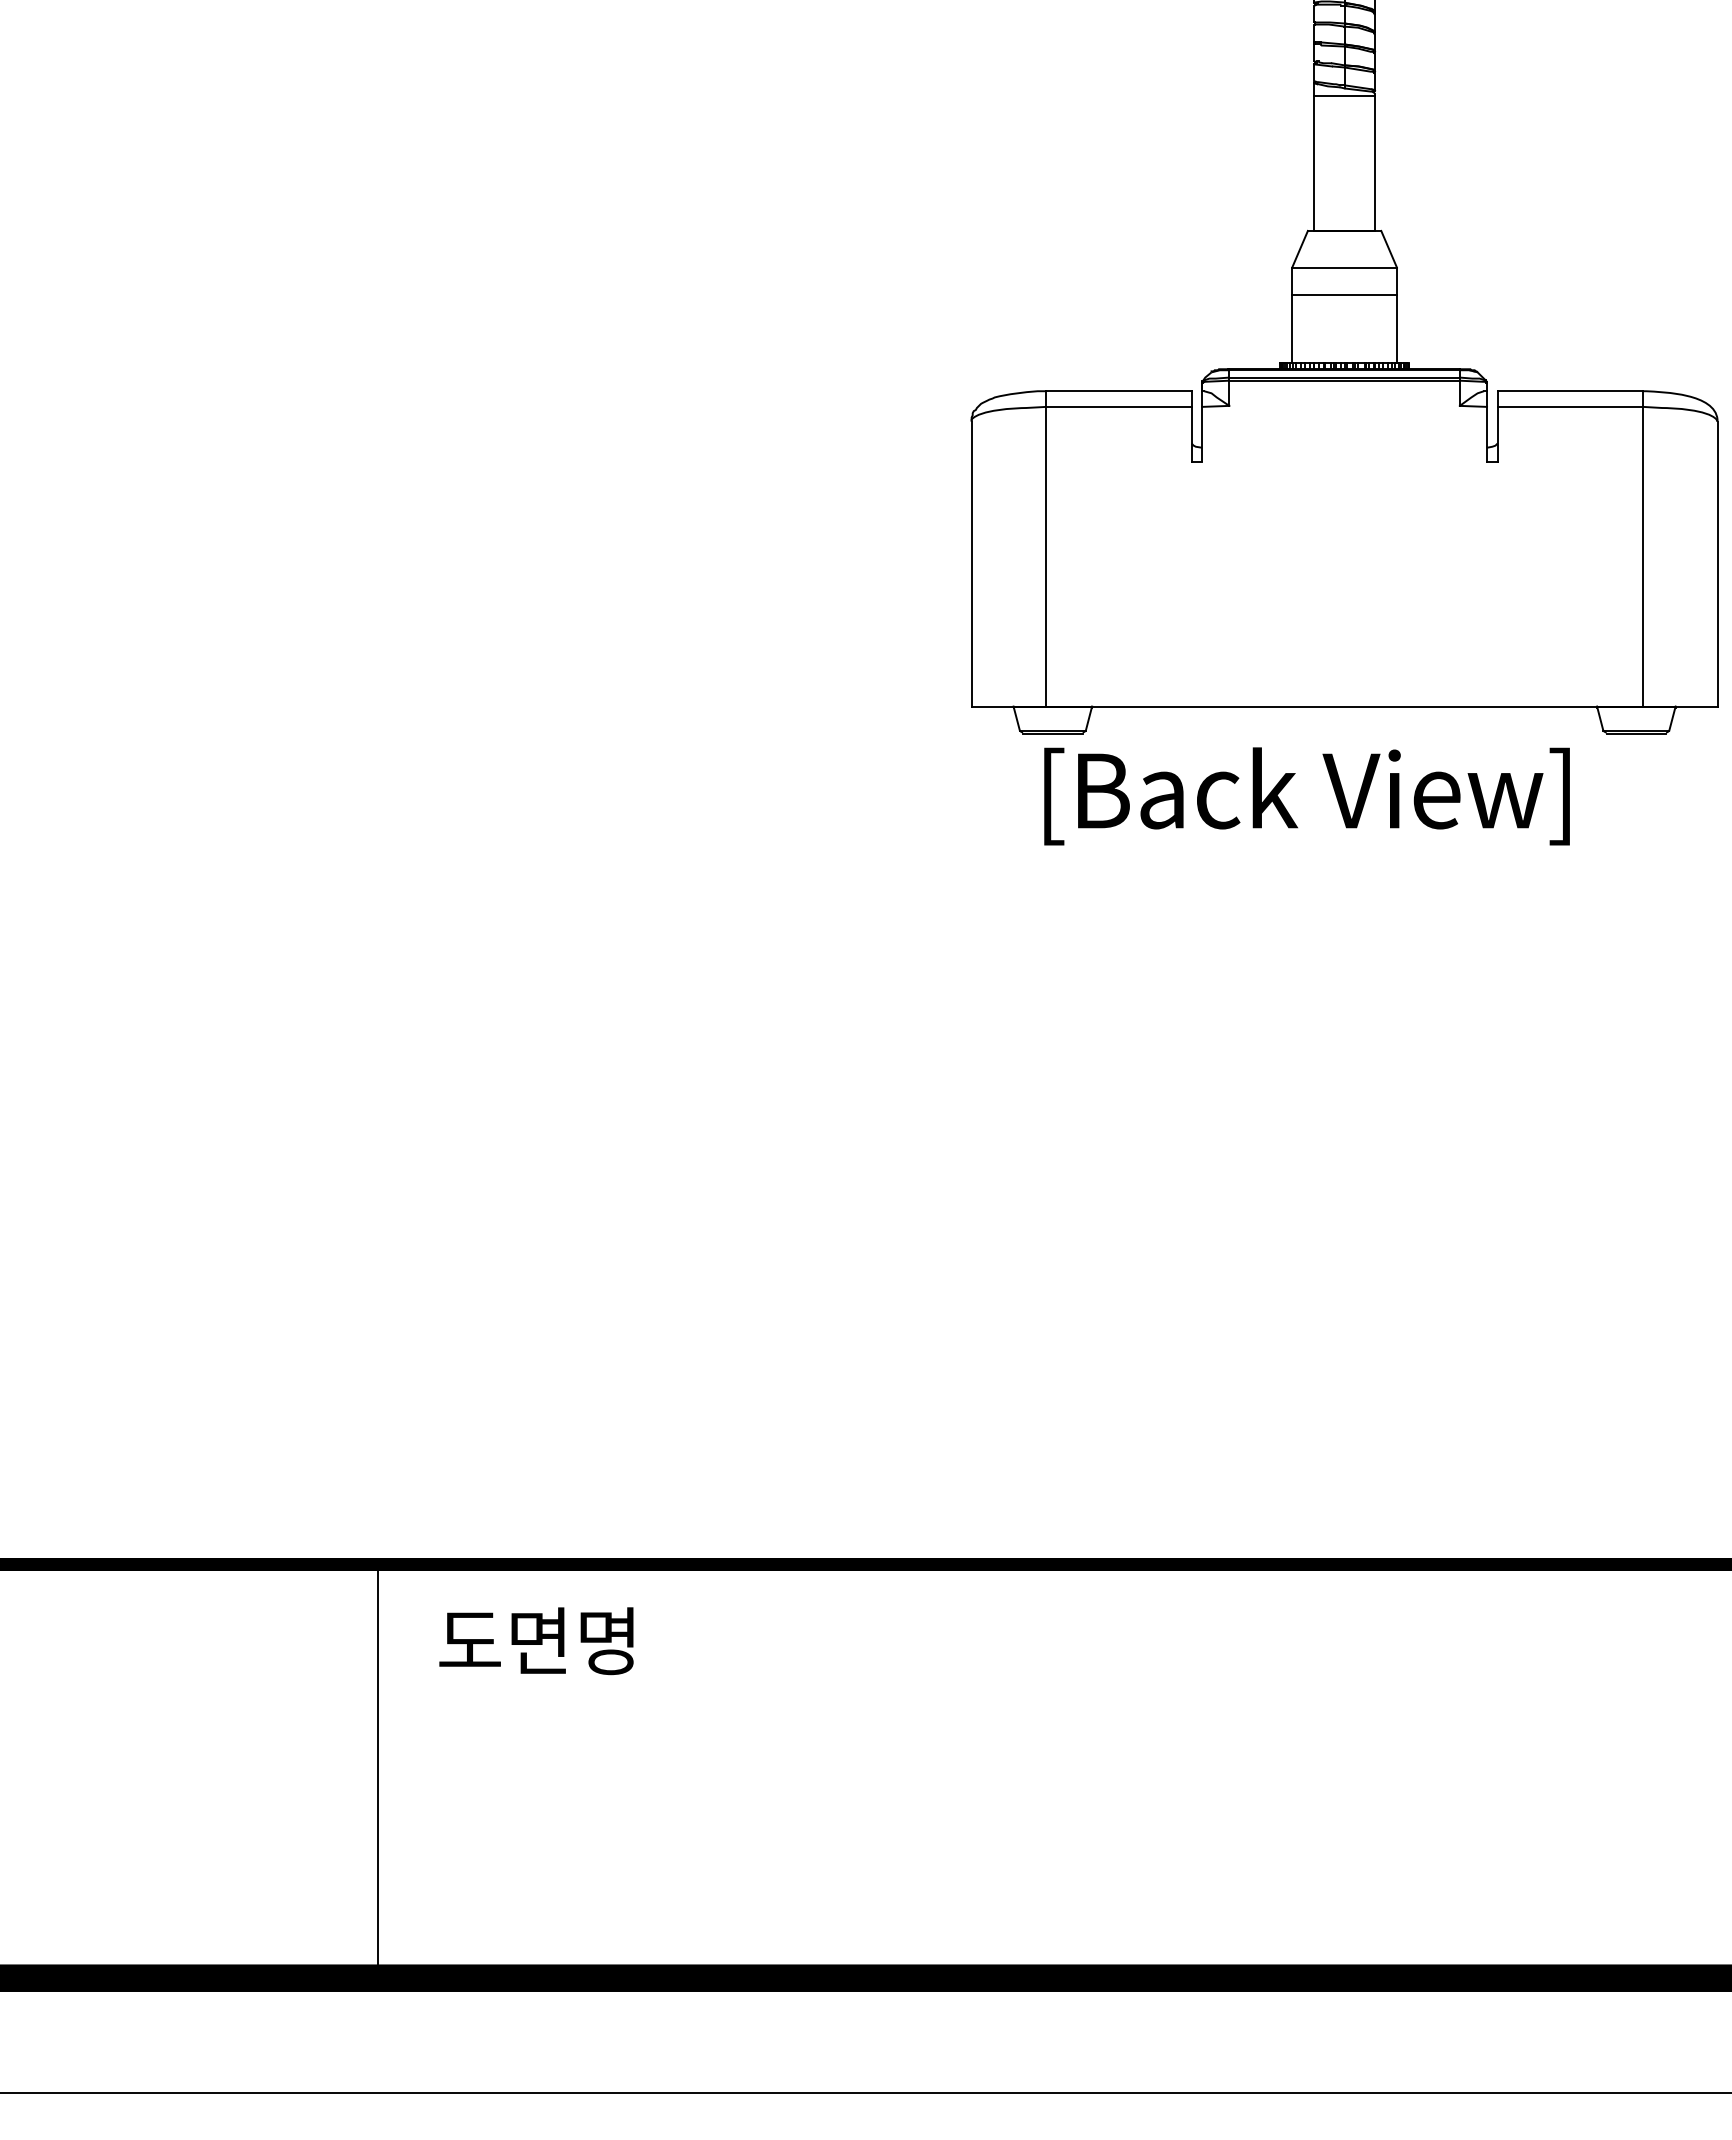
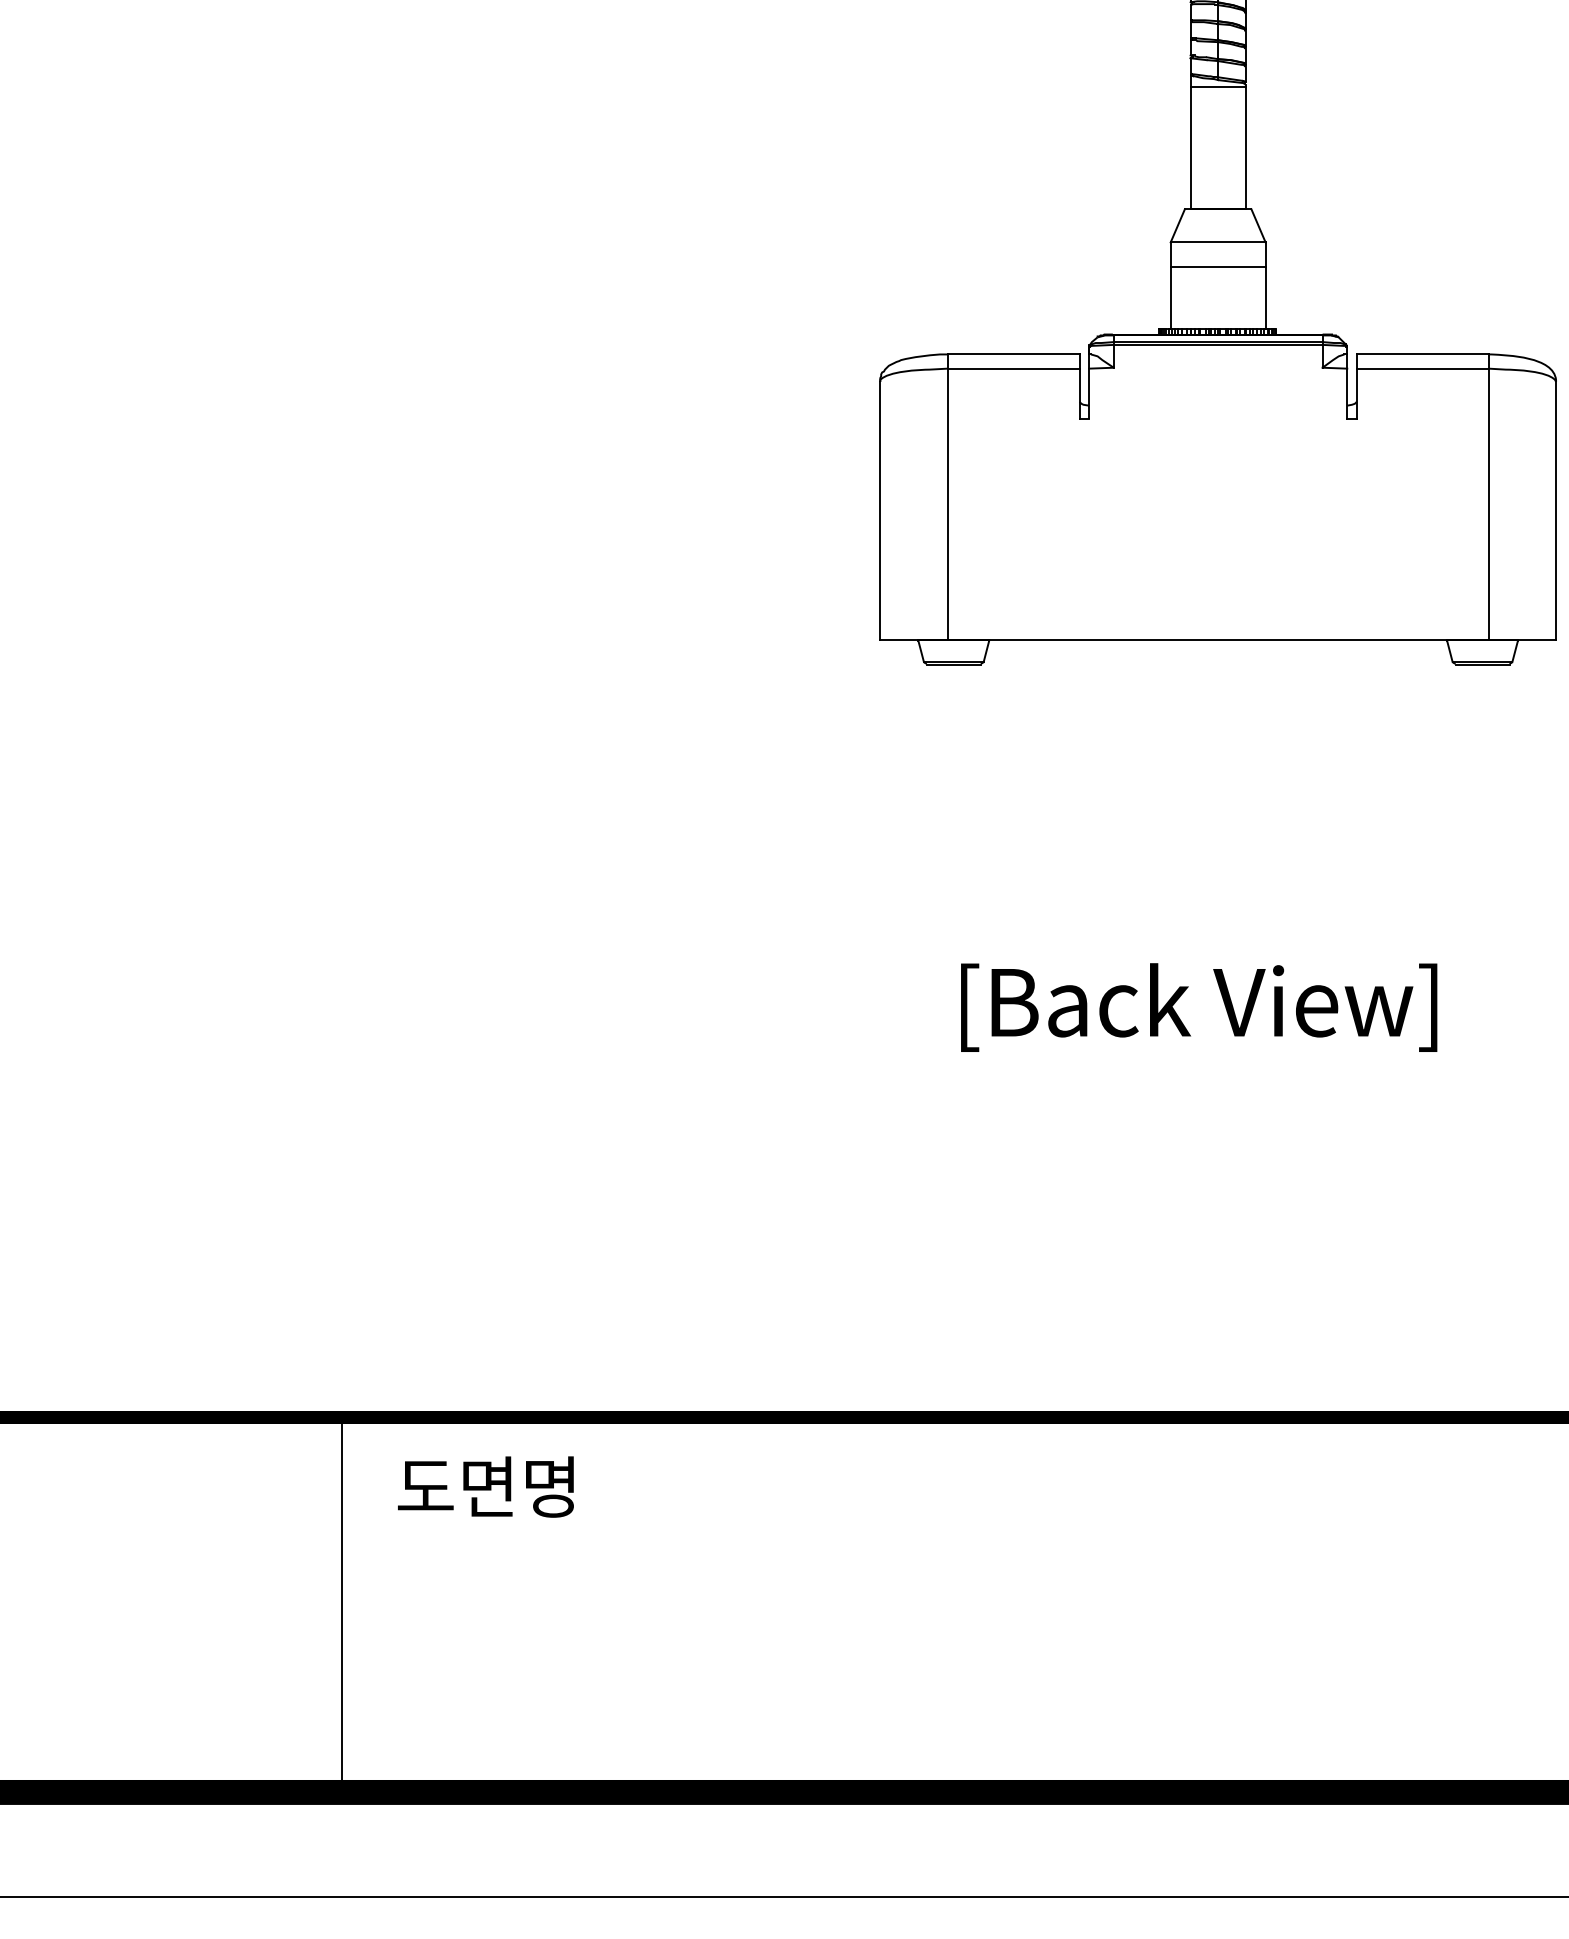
text: (1307, 796) -> (1199, 1007), moved

